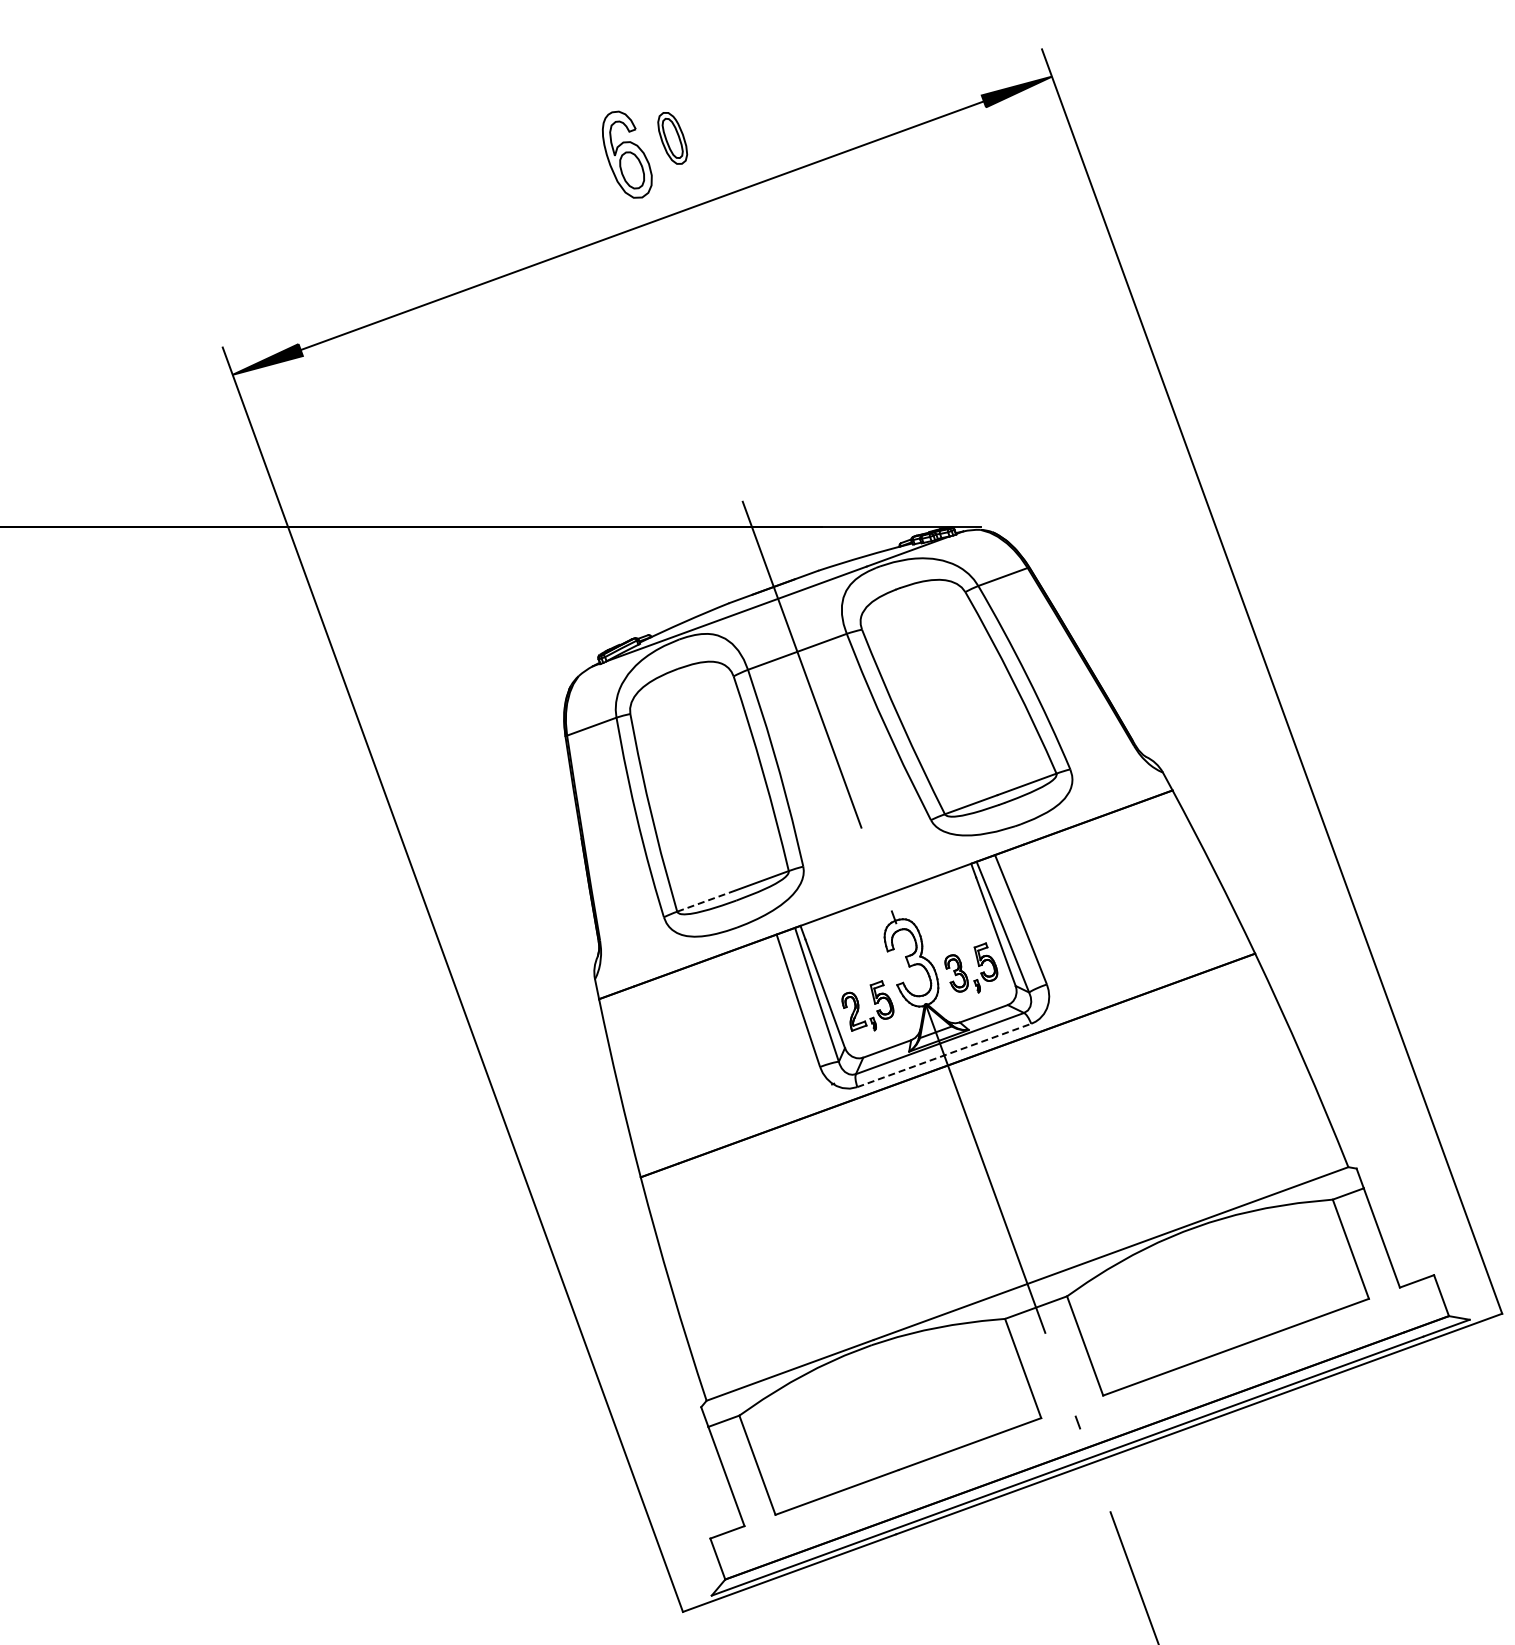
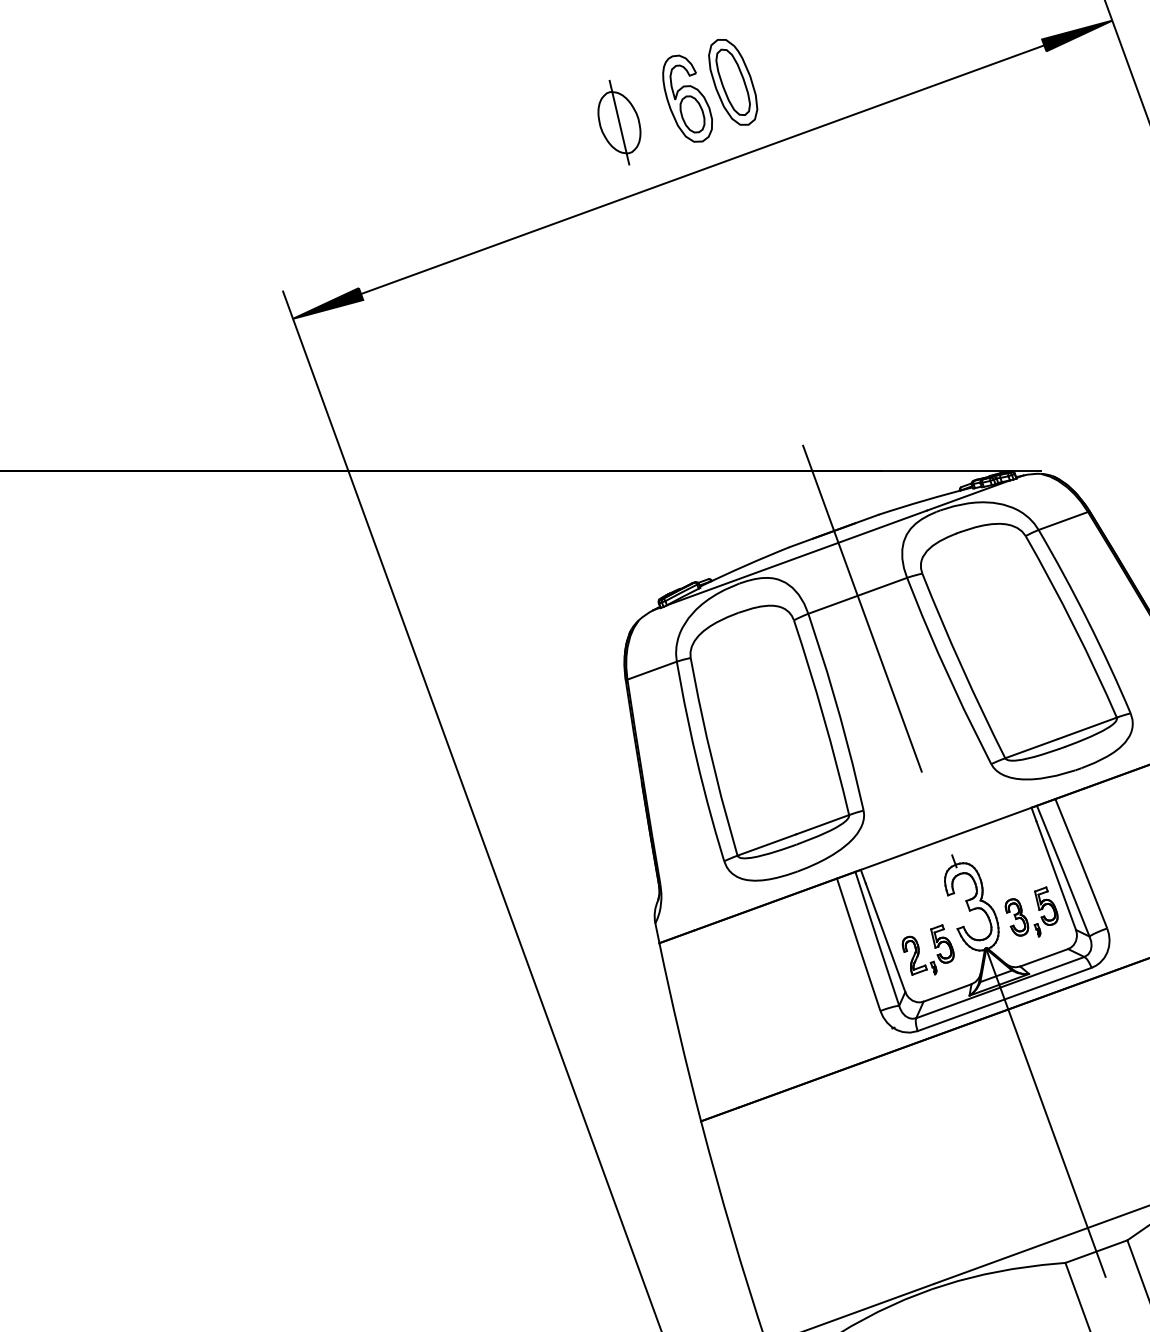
part: (672, 138) -> (732, 82), size x1.67
part: (559, 178) -> (619, 122), added
line: (707, 900) -> (767, 844), dashed -> solid
line: (944, 1055) -> (1004, 999), dashed -> solid

